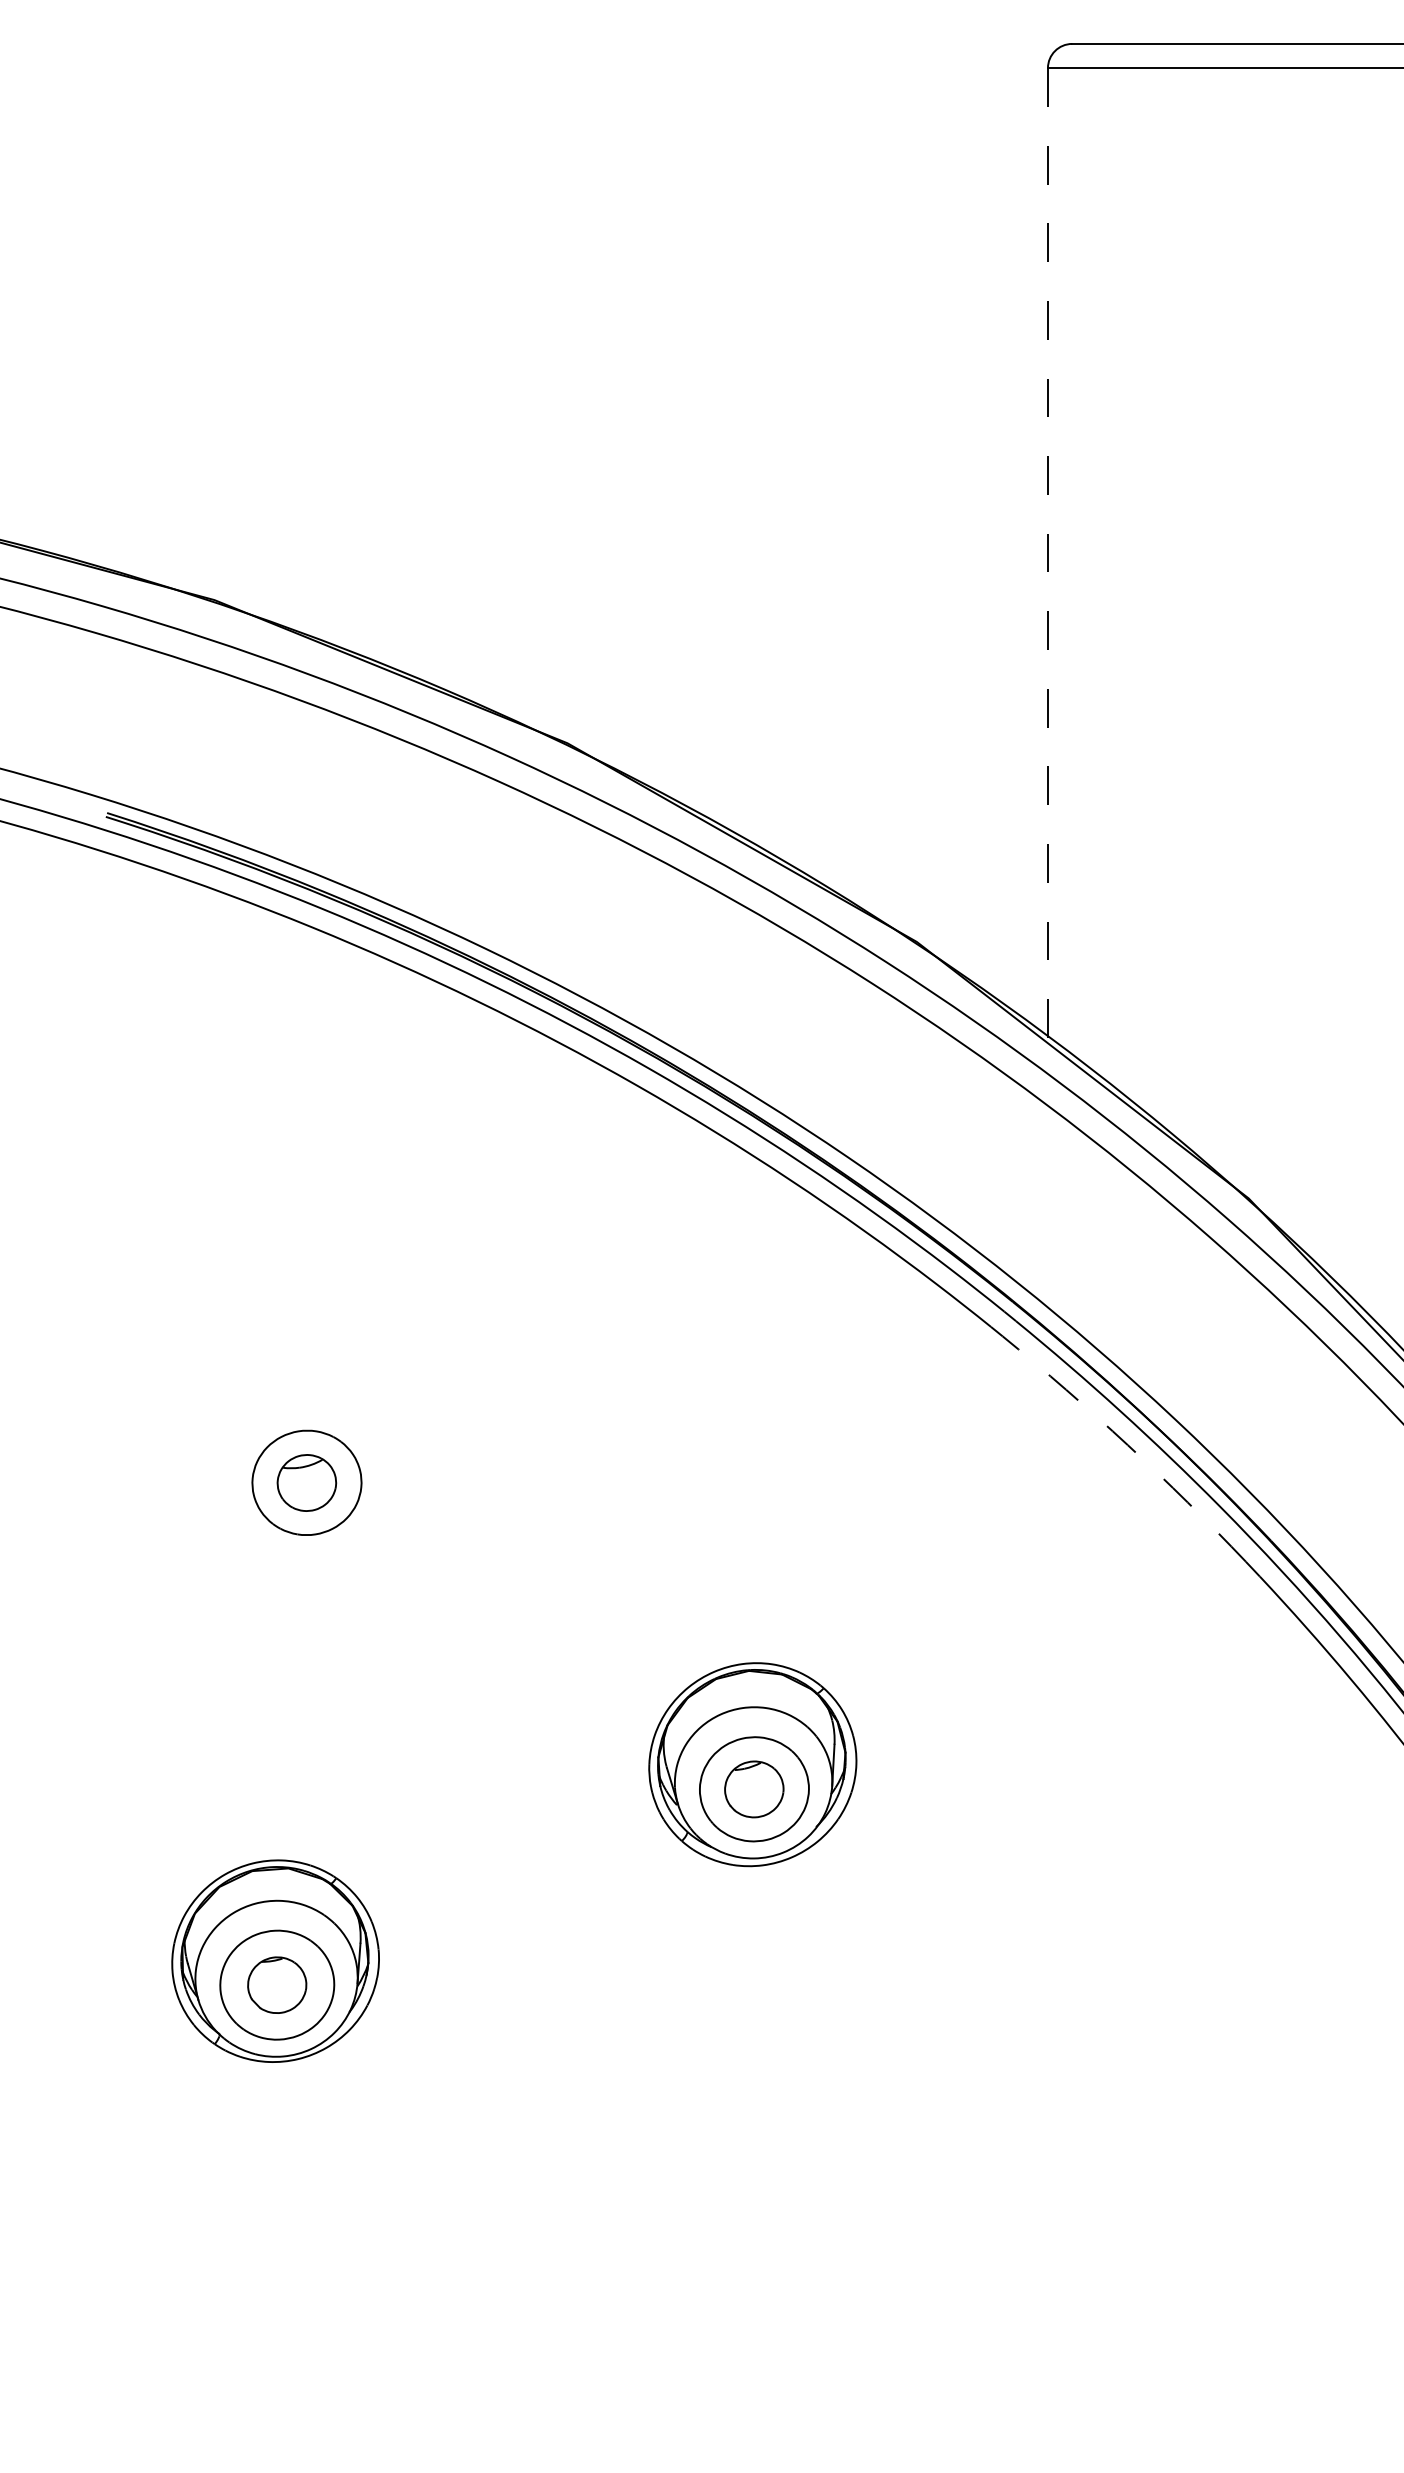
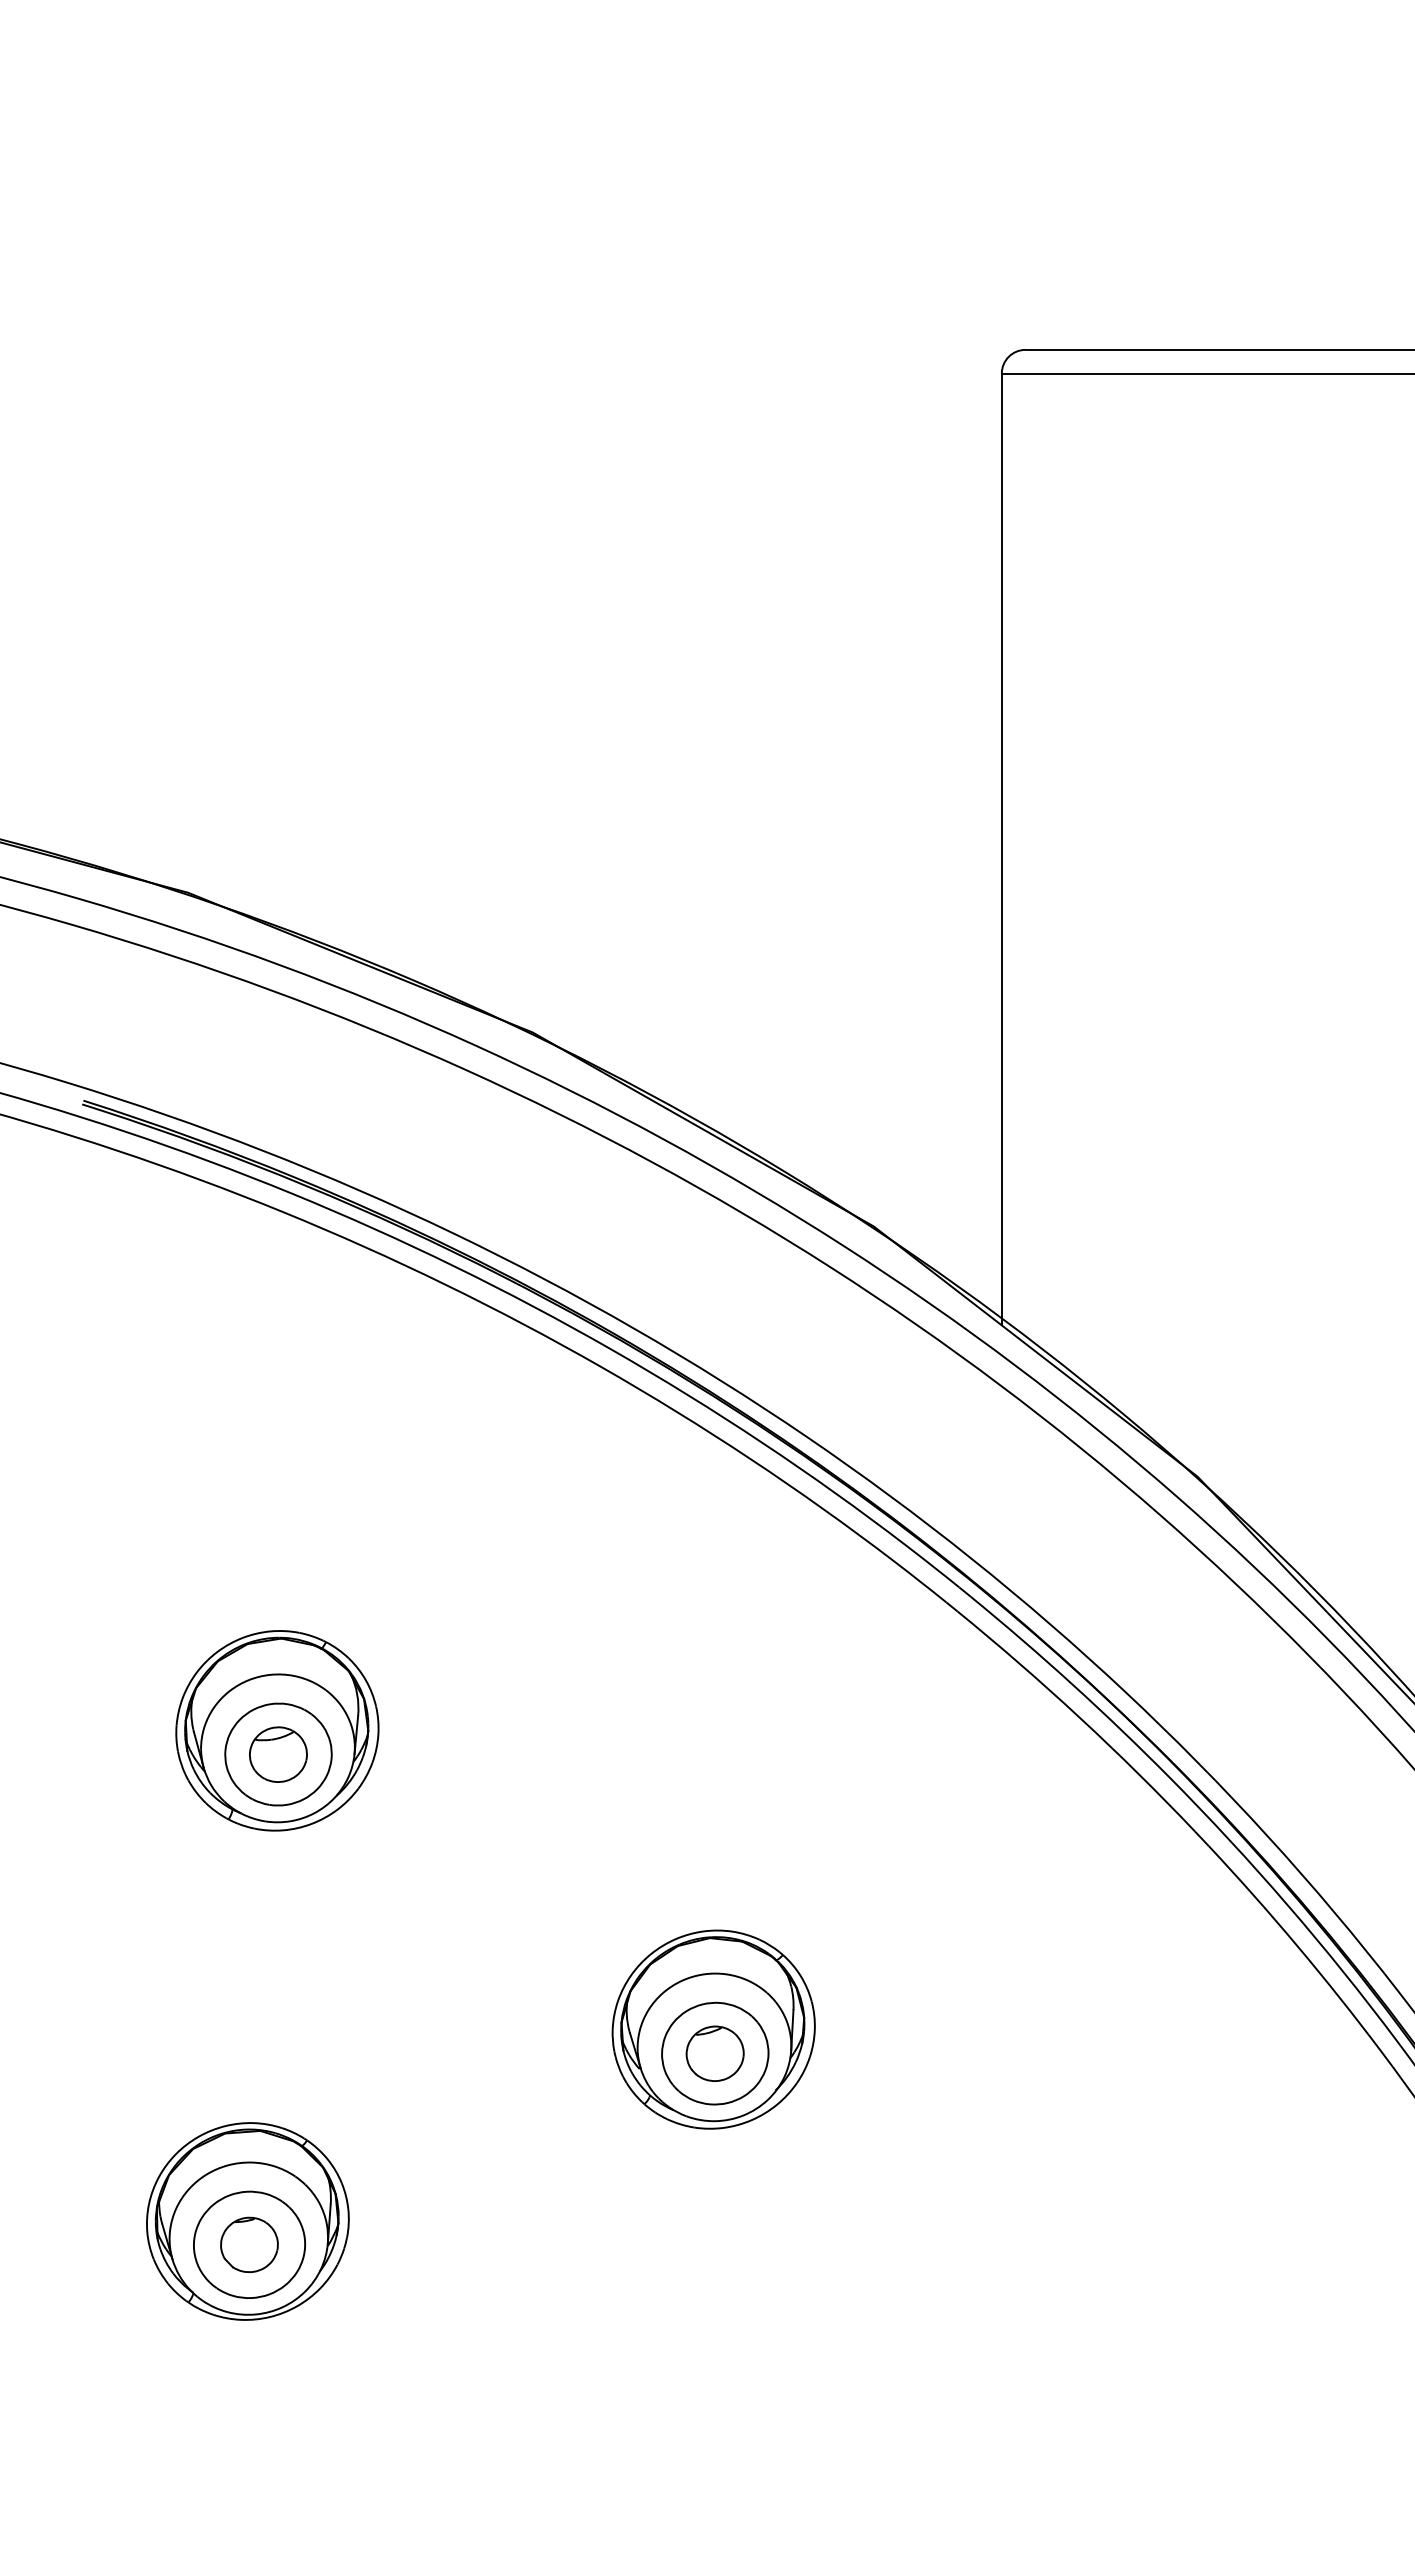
line: (1047, 555) -> (1001, 849), dashed -> solid
arc: (1127, 1444) -> (1079, 1717), dashed -> solid
part: (305, 1458) -> (277, 1730), added

